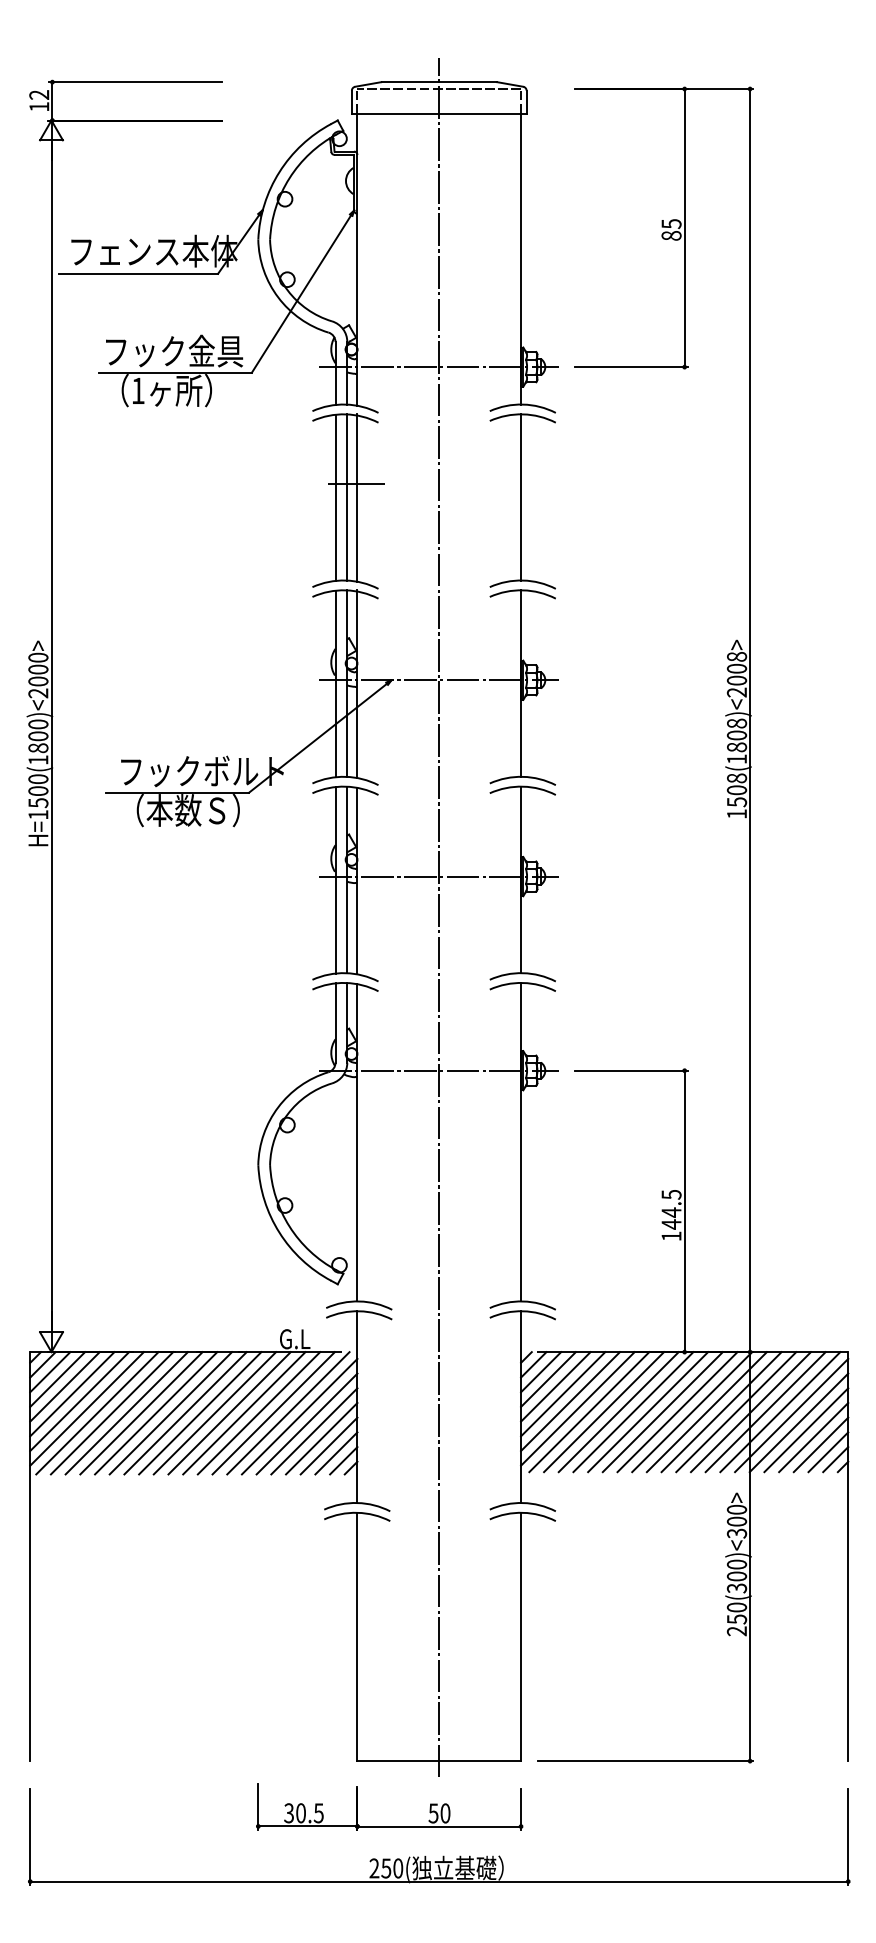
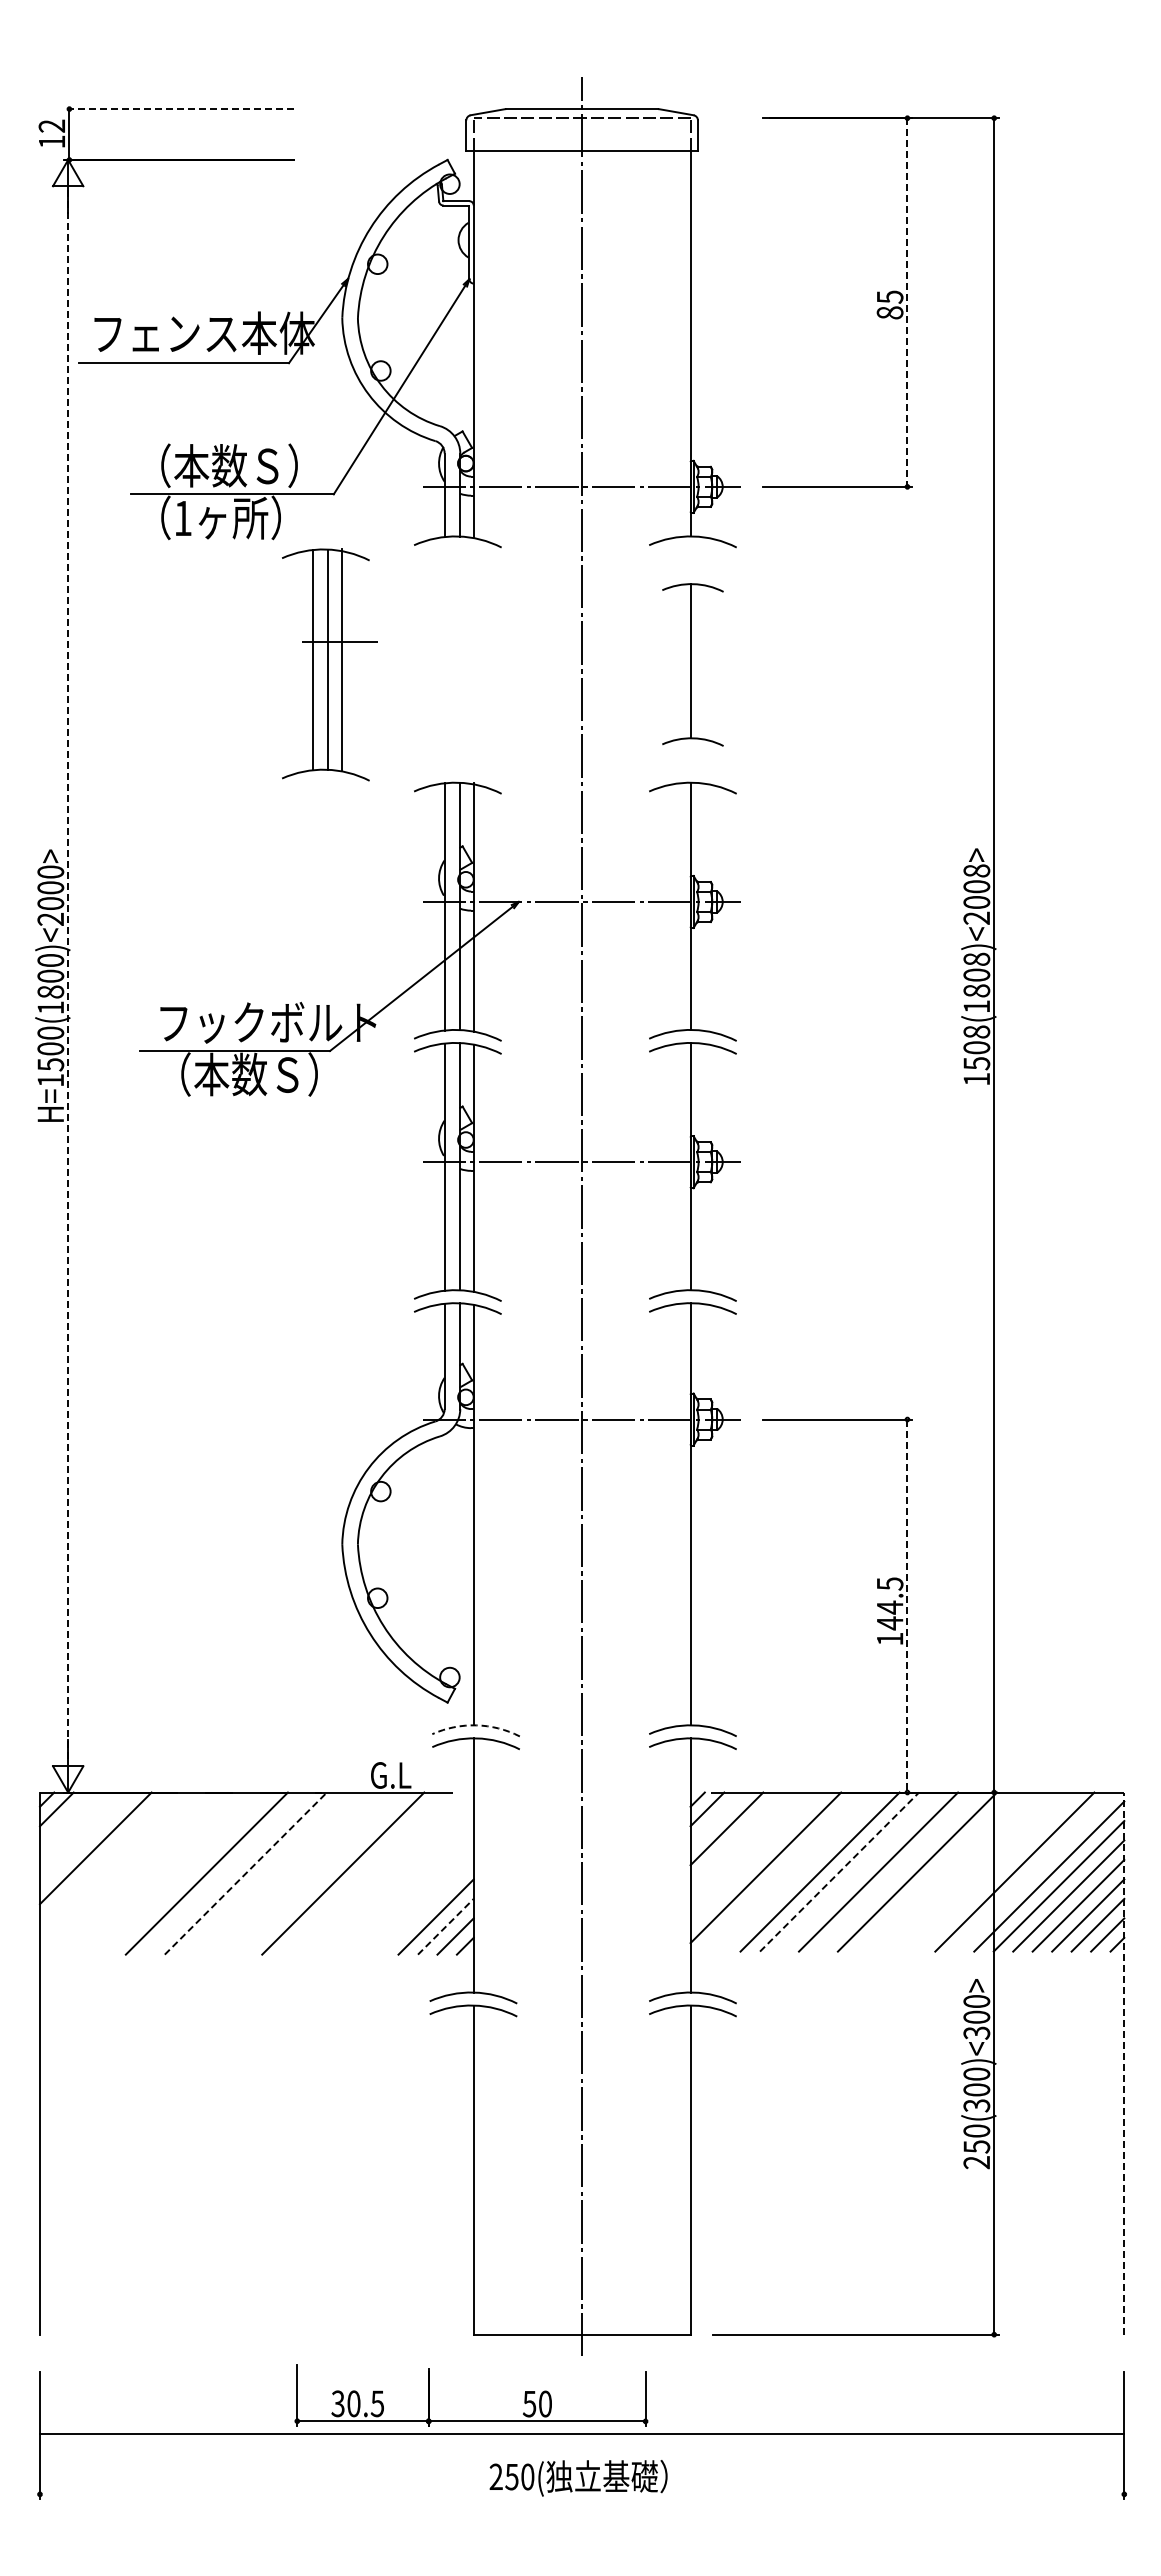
line: (135, 82) -> (179, 109), solid -> dashed
line: (684, 228) -> (907, 303), solid -> dashed
text: (174, 351) -> (231, 465), フック金具 -> （本数Ｓ）
part: (348, 501) -> (329, 664), moved
part: (522, 501) -> (692, 664), size x0.7
line: (51, 736) -> (68, 976), solid -> dashed
line: (684, 1211) -> (907, 1606), solid -> dashed
arc: (359, 1301) -> (476, 1725), solid -> dashed
line: (50, 1371) -> (66, 1818), removed
line: (540, 1371) -> (716, 1818), removed
line: (57, 1379) -> (76, 1828), removed
line: (65, 1386) -> (86, 1838), removed
line: (555, 1386) -> (736, 1838), removed
line: (563, 1394) -> (746, 1848), removed
line: (79, 1401) -> (105, 1857), removed
line: (570, 1401) -> (755, 1857), removed
line: (87, 1408) -> (115, 1867), removed
line: (588, 1411) -> (780, 1871), removed
line: (603, 1411) -> (800, 1871), removed
line: (633, 1411) -> (839, 1871), solid -> dashed
line: (647, 1411) -> (858, 1871), removed
line: (677, 1411) -> (897, 1871), removed
line: (706, 1411) -> (936, 1871), removed
line: (720, 1411) -> (955, 1871), removed
line: (735, 1411) -> (975, 1871), removed
line: (750, 1411) -> (994, 1871), removed
line: (779, 1411) -> (1033, 1871), removed
line: (97, 1413) -> (128, 1873), removed
line: (112, 1413) -> (148, 1873), removed
line: (126, 1413) -> (167, 1873), removed
line: (141, 1413) -> (187, 1873), removed
line: (170, 1413) -> (226, 1873), removed
line: (185, 1413) -> (245, 1873), solid -> dashed
line: (200, 1413) -> (265, 1873), removed
line: (214, 1413) -> (284, 1873), removed
line: (229, 1413) -> (304, 1873), removed
line: (244, 1413) -> (323, 1873), removed
line: (273, 1413) -> (362, 1873), removed
line: (288, 1413) -> (382, 1873), removed
line: (299, 1416) -> (396, 1877), removed
line: (306, 1423) -> (406, 1887), removed
line: (314, 1431) -> (416, 1897), removed
line: (321, 1438) -> (426, 1906), removed
line: (336, 1453) -> (446, 1926), solid -> dashed
line: (848, 1556) -> (1124, 2063), solid -> dashed
part: (389, 1825) -> (471, 2420), moved
line: (439, 1881) -> (582, 2434), moved

